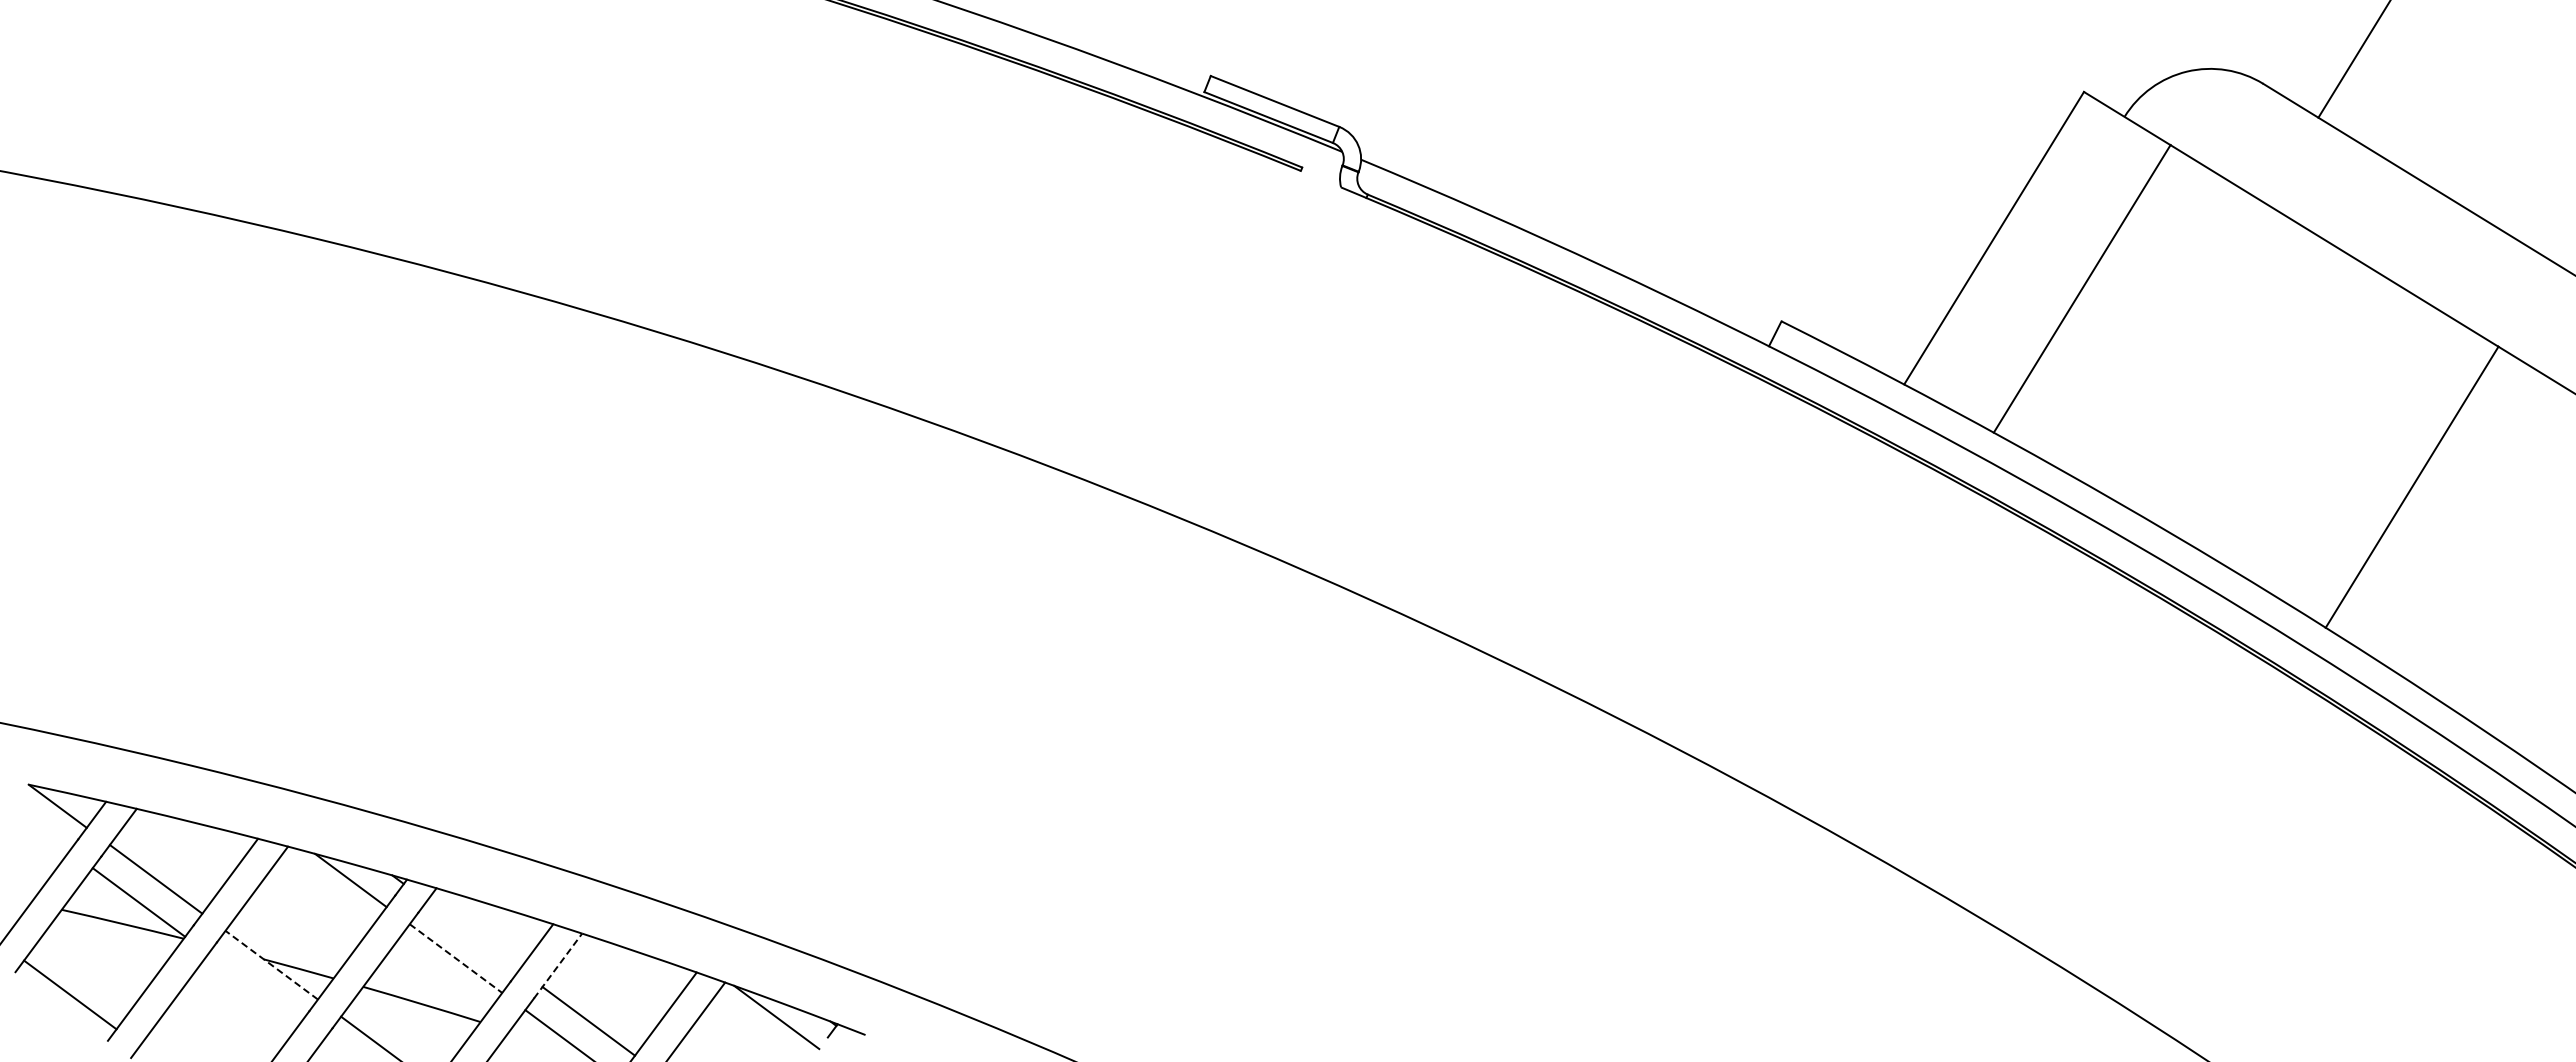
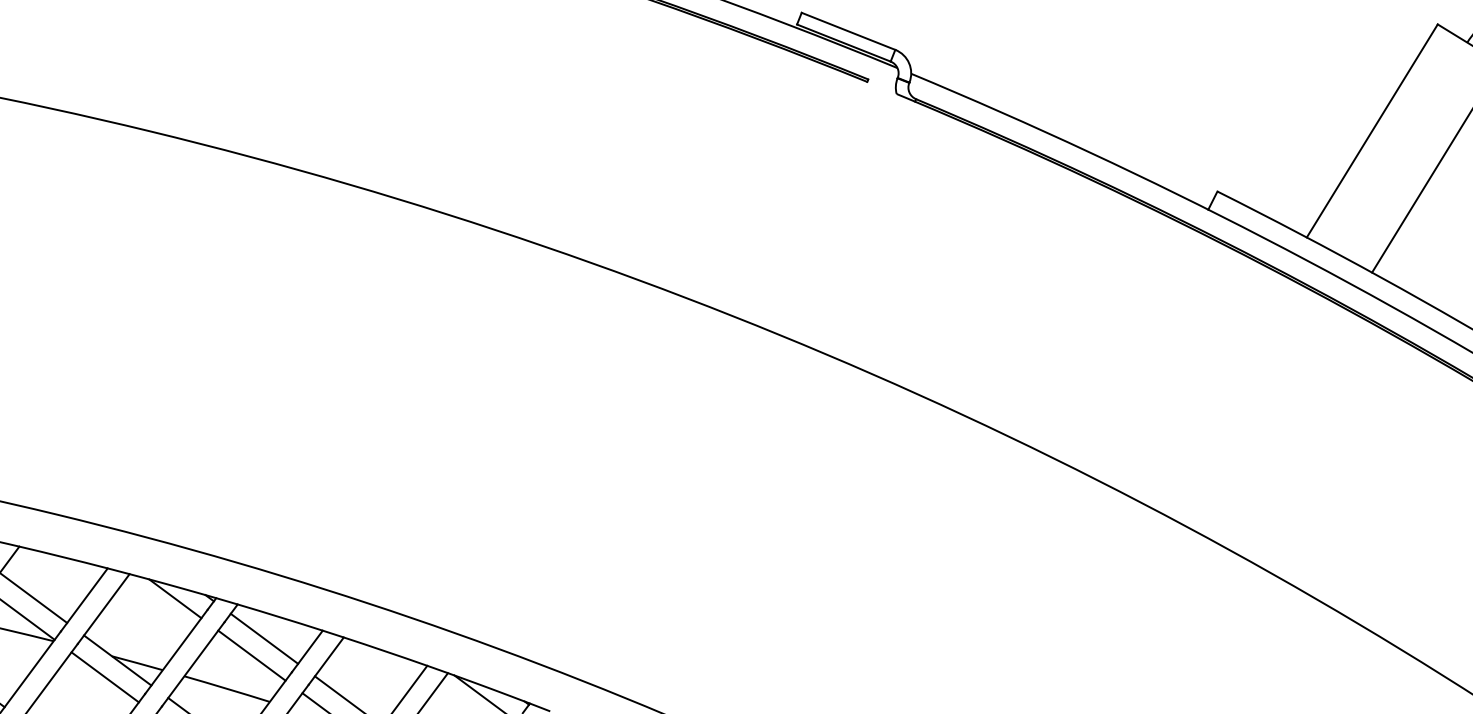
line: (472, 935) -> (263, 638), added
line: (456, 958) -> (252, 655), dashed -> solid
line: (271, 965) -> (117, 660), dashed -> solid
line: (558, 965) -> (326, 660), dashed -> solid
line: (254, 987) -> (105, 676), added

